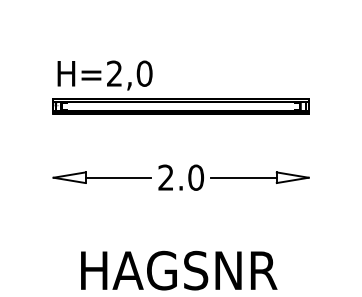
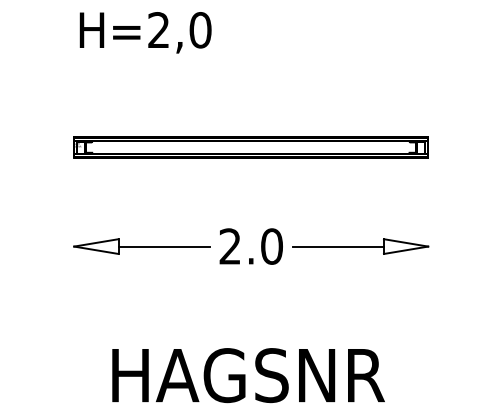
text: (104, 75) -> (145, 32), moved

